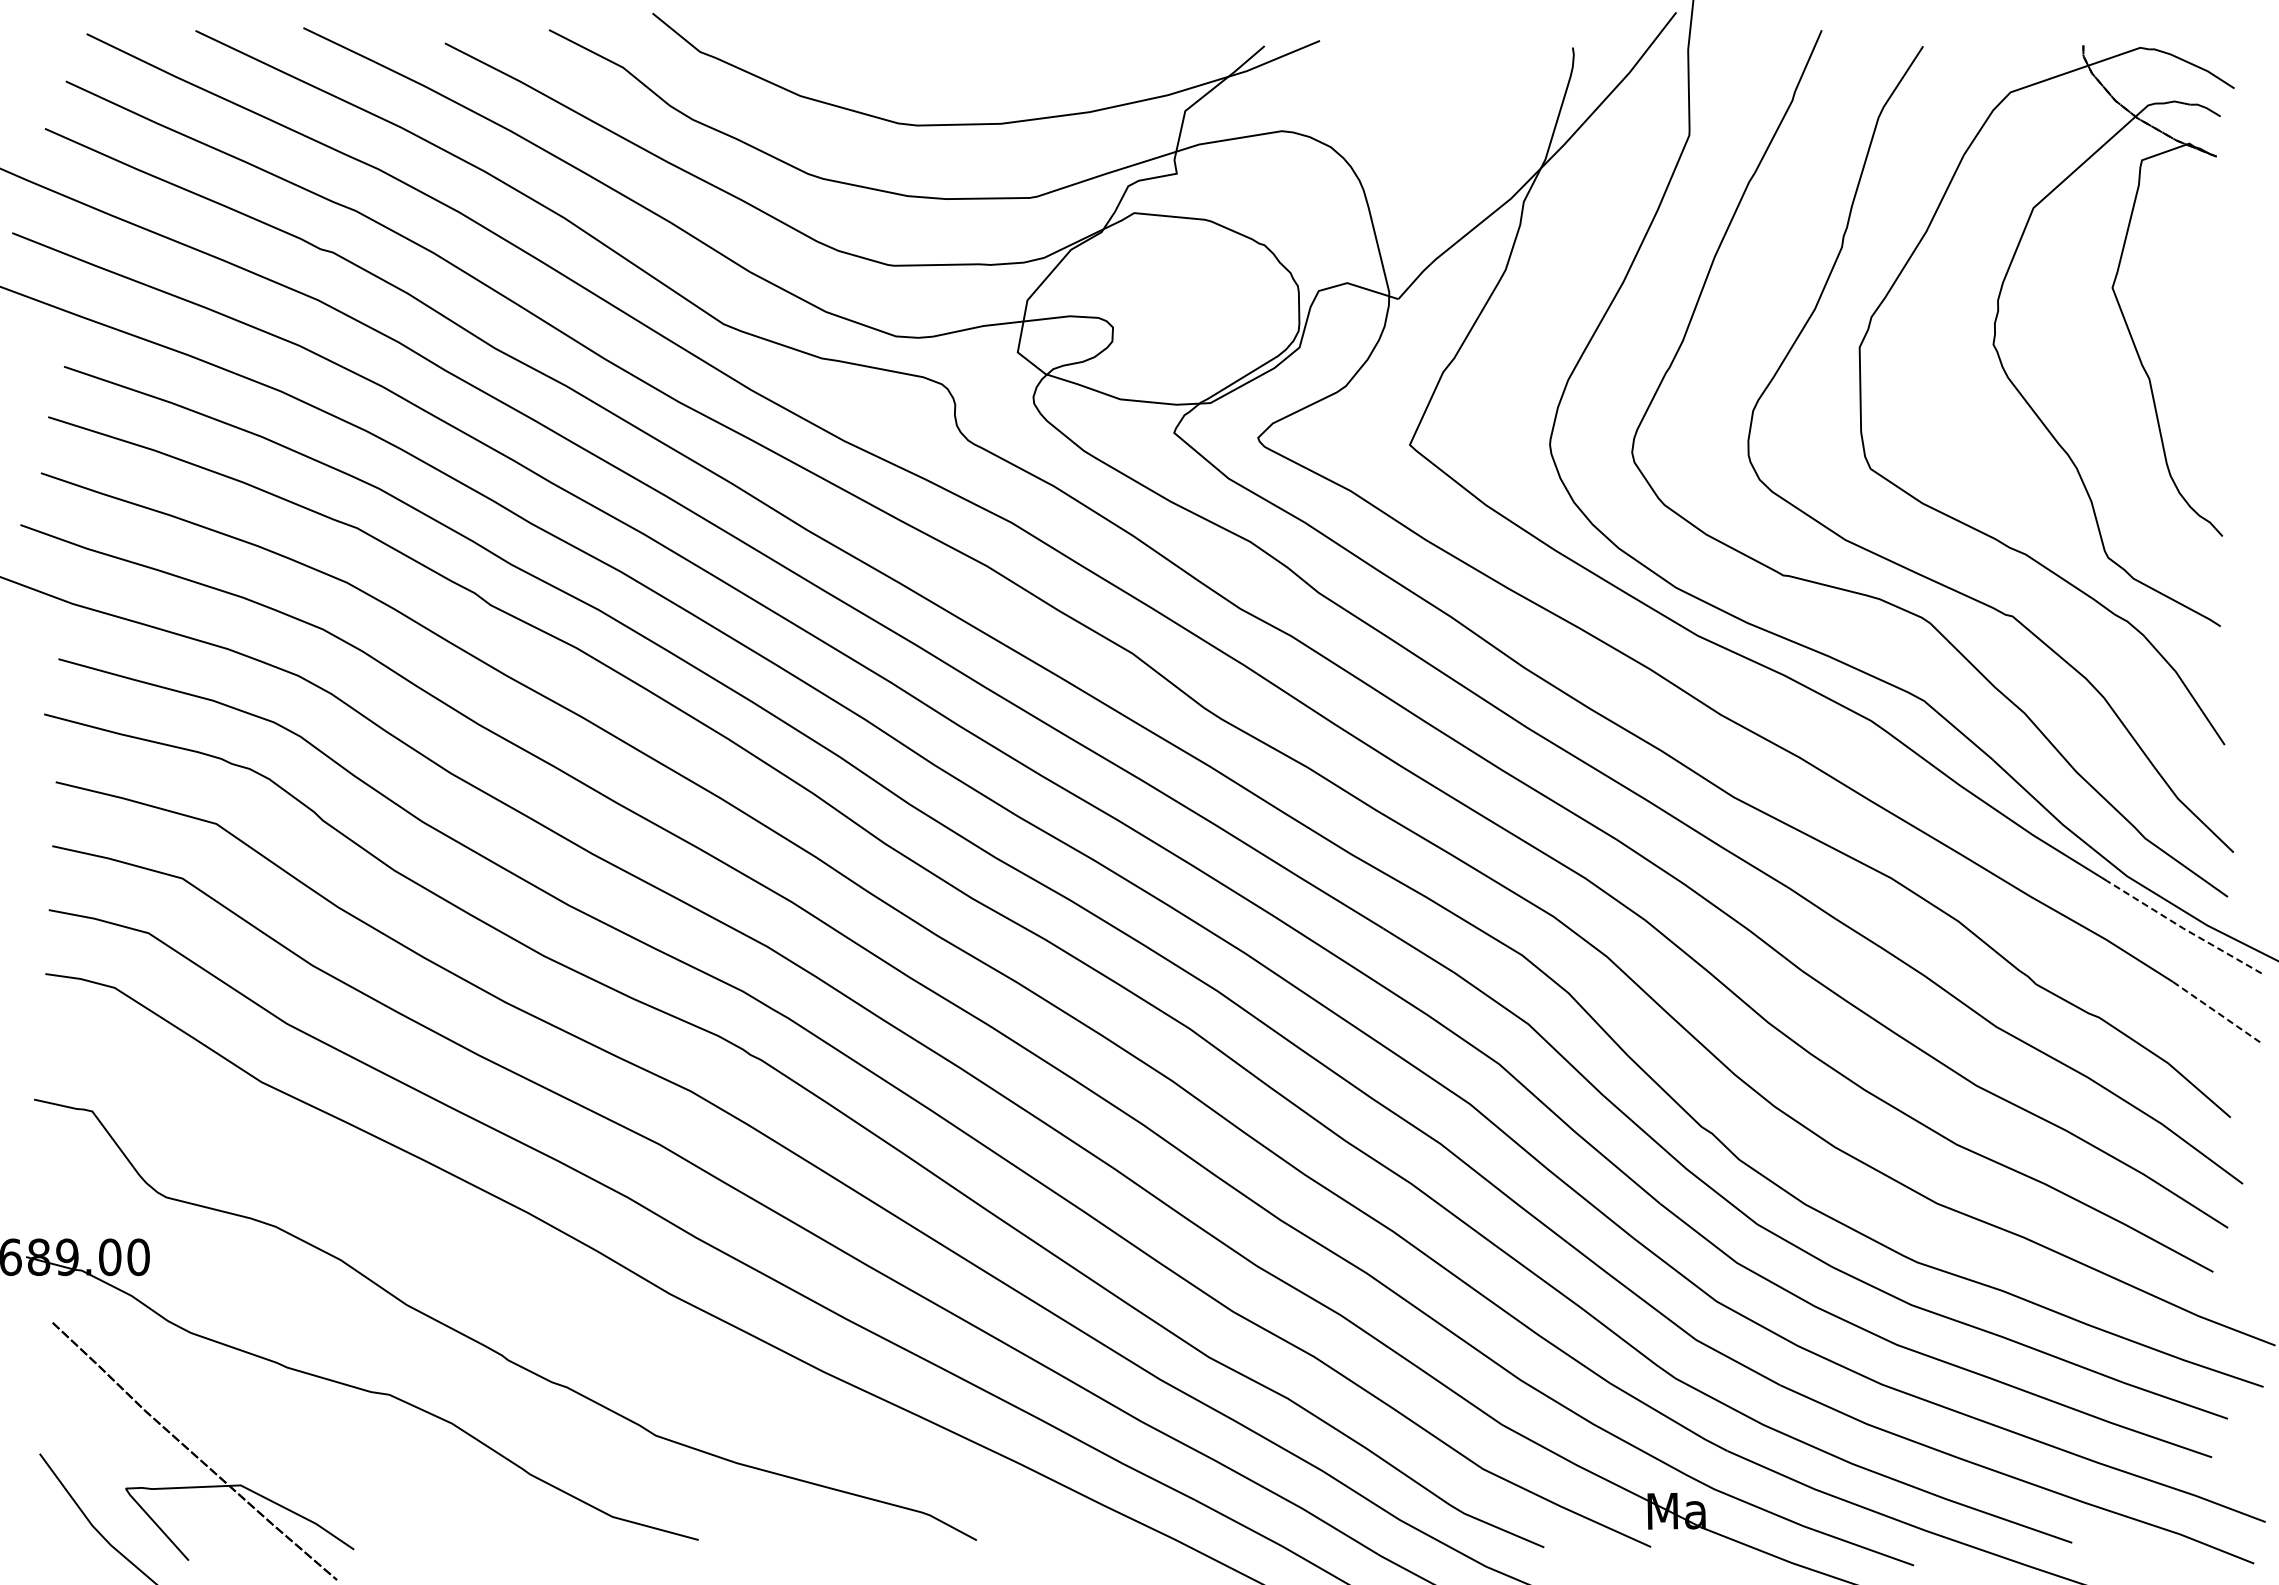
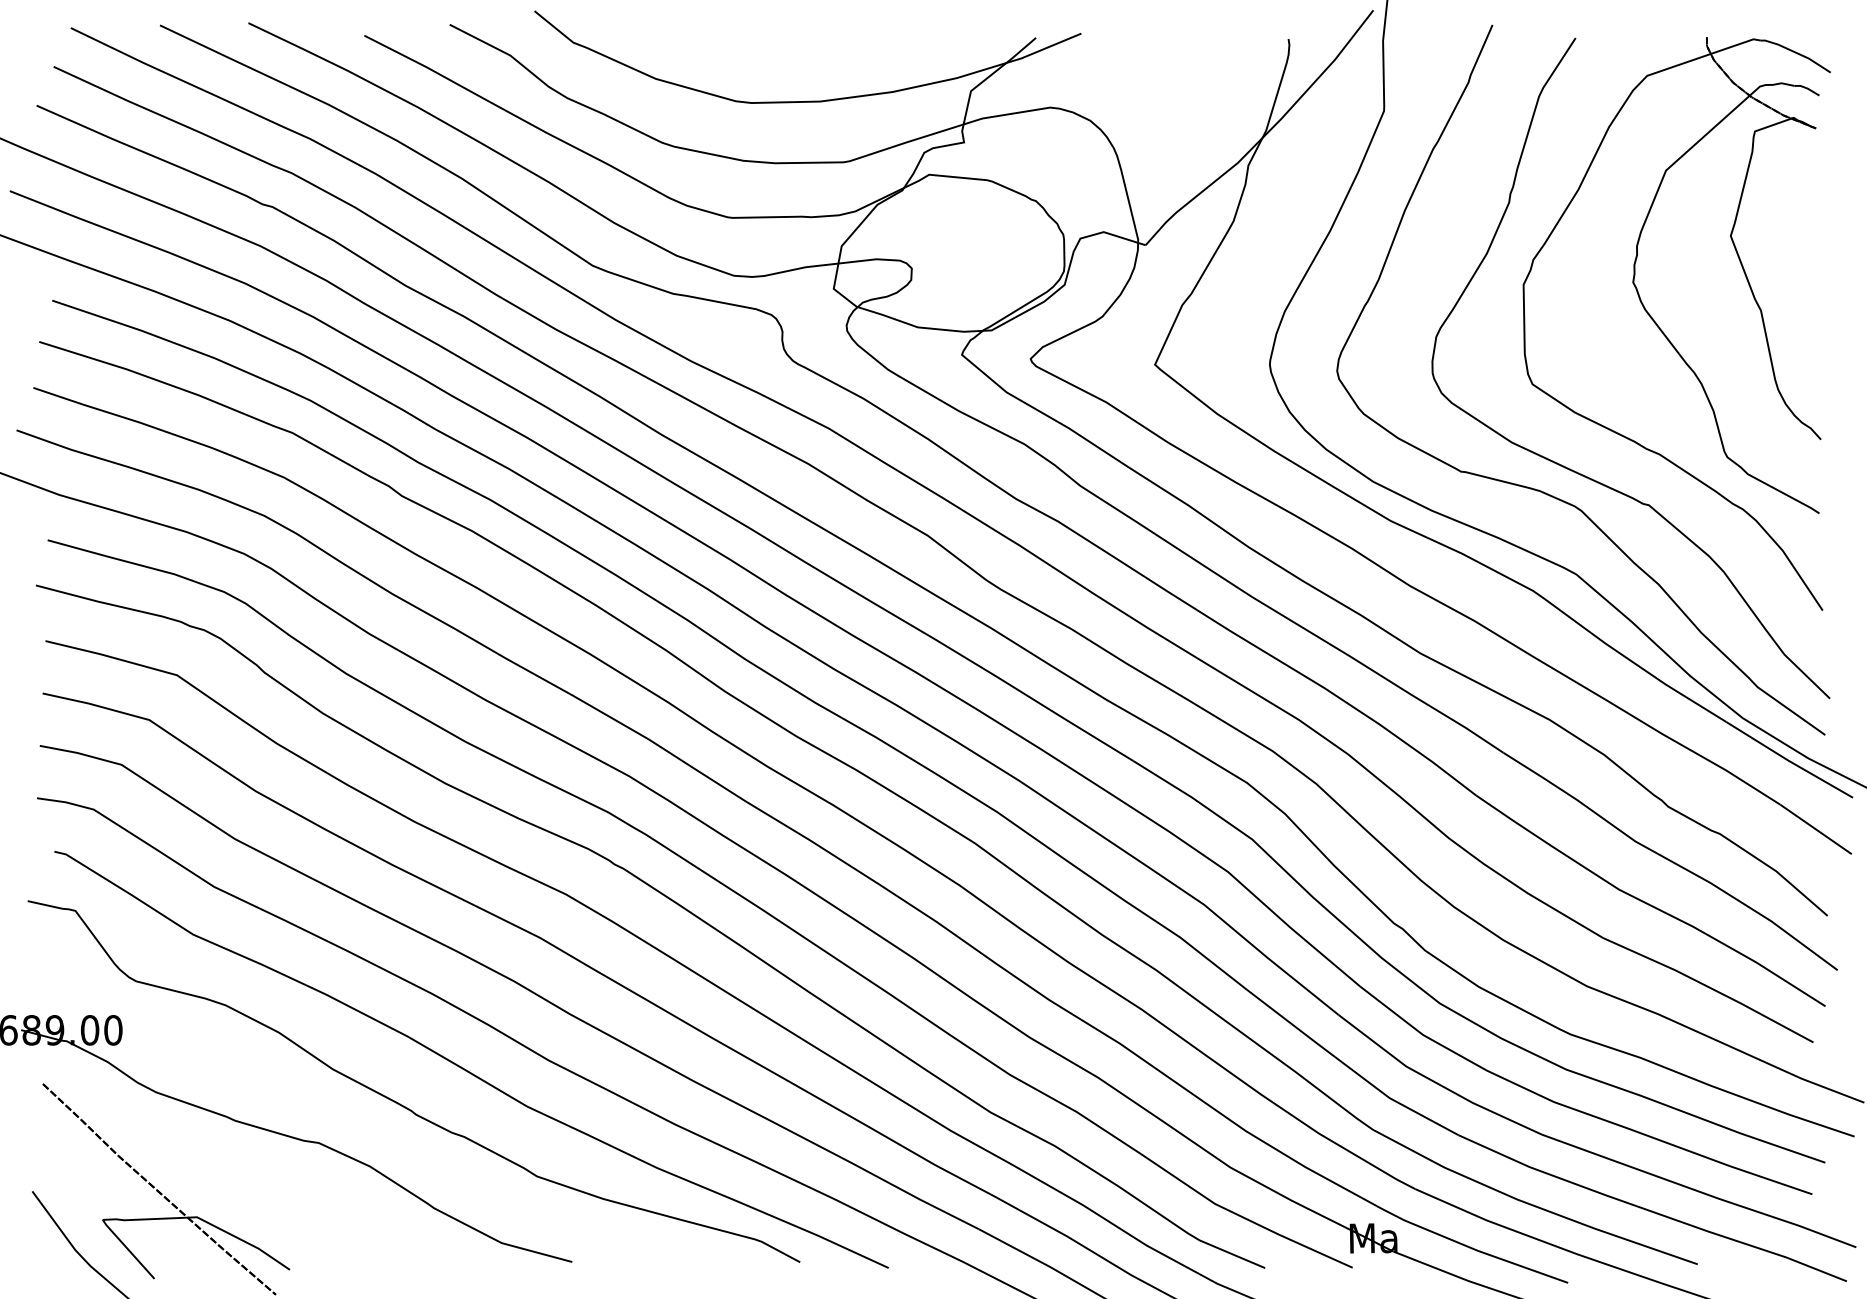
line: (2183, 928) -> (1788, 760), dashed -> solid
line: (2216, 1012) -> (1815, 829), dashed -> solid
curve: (568, 1304) -> (465, 1069), added

